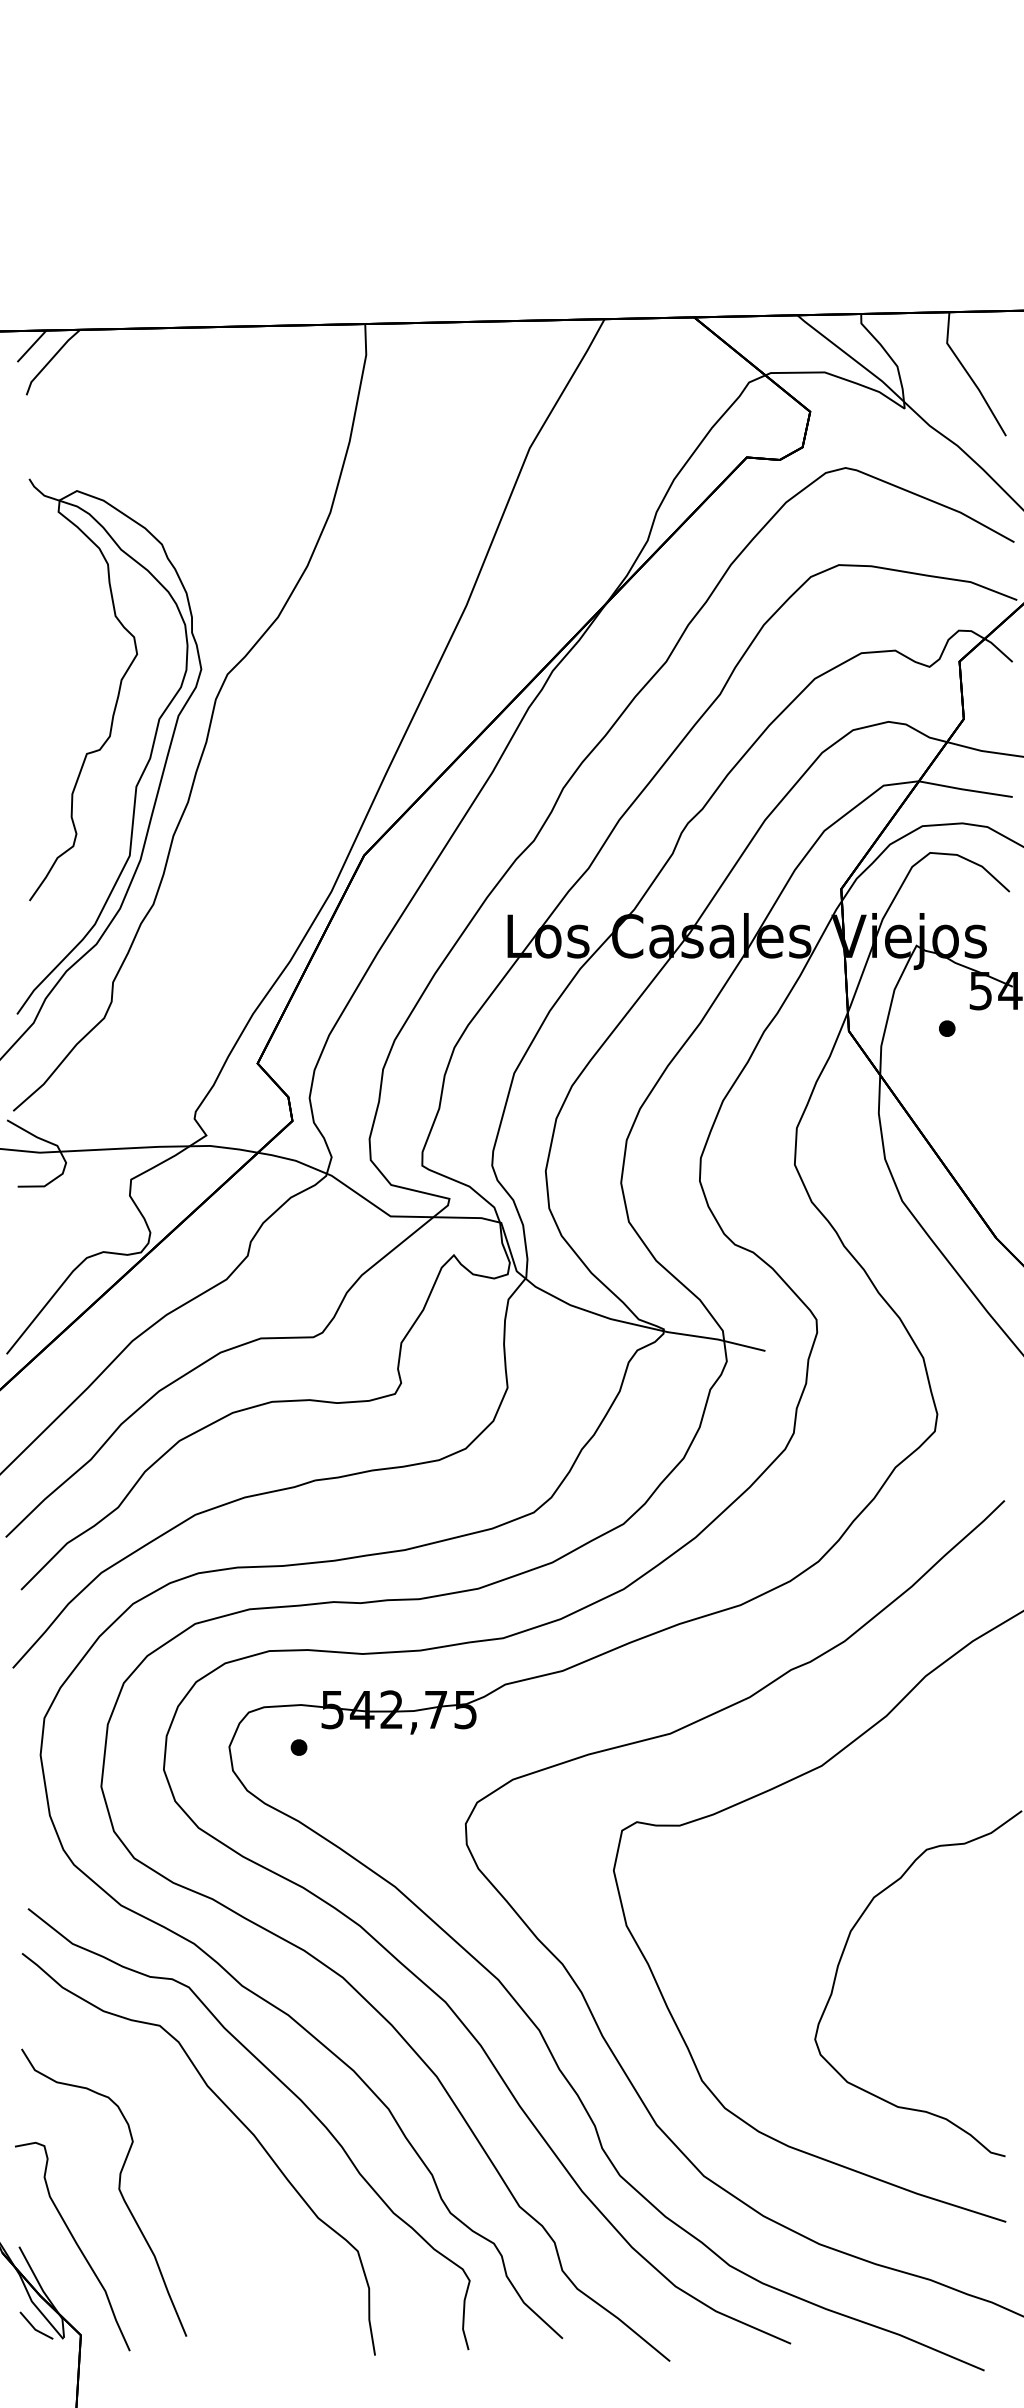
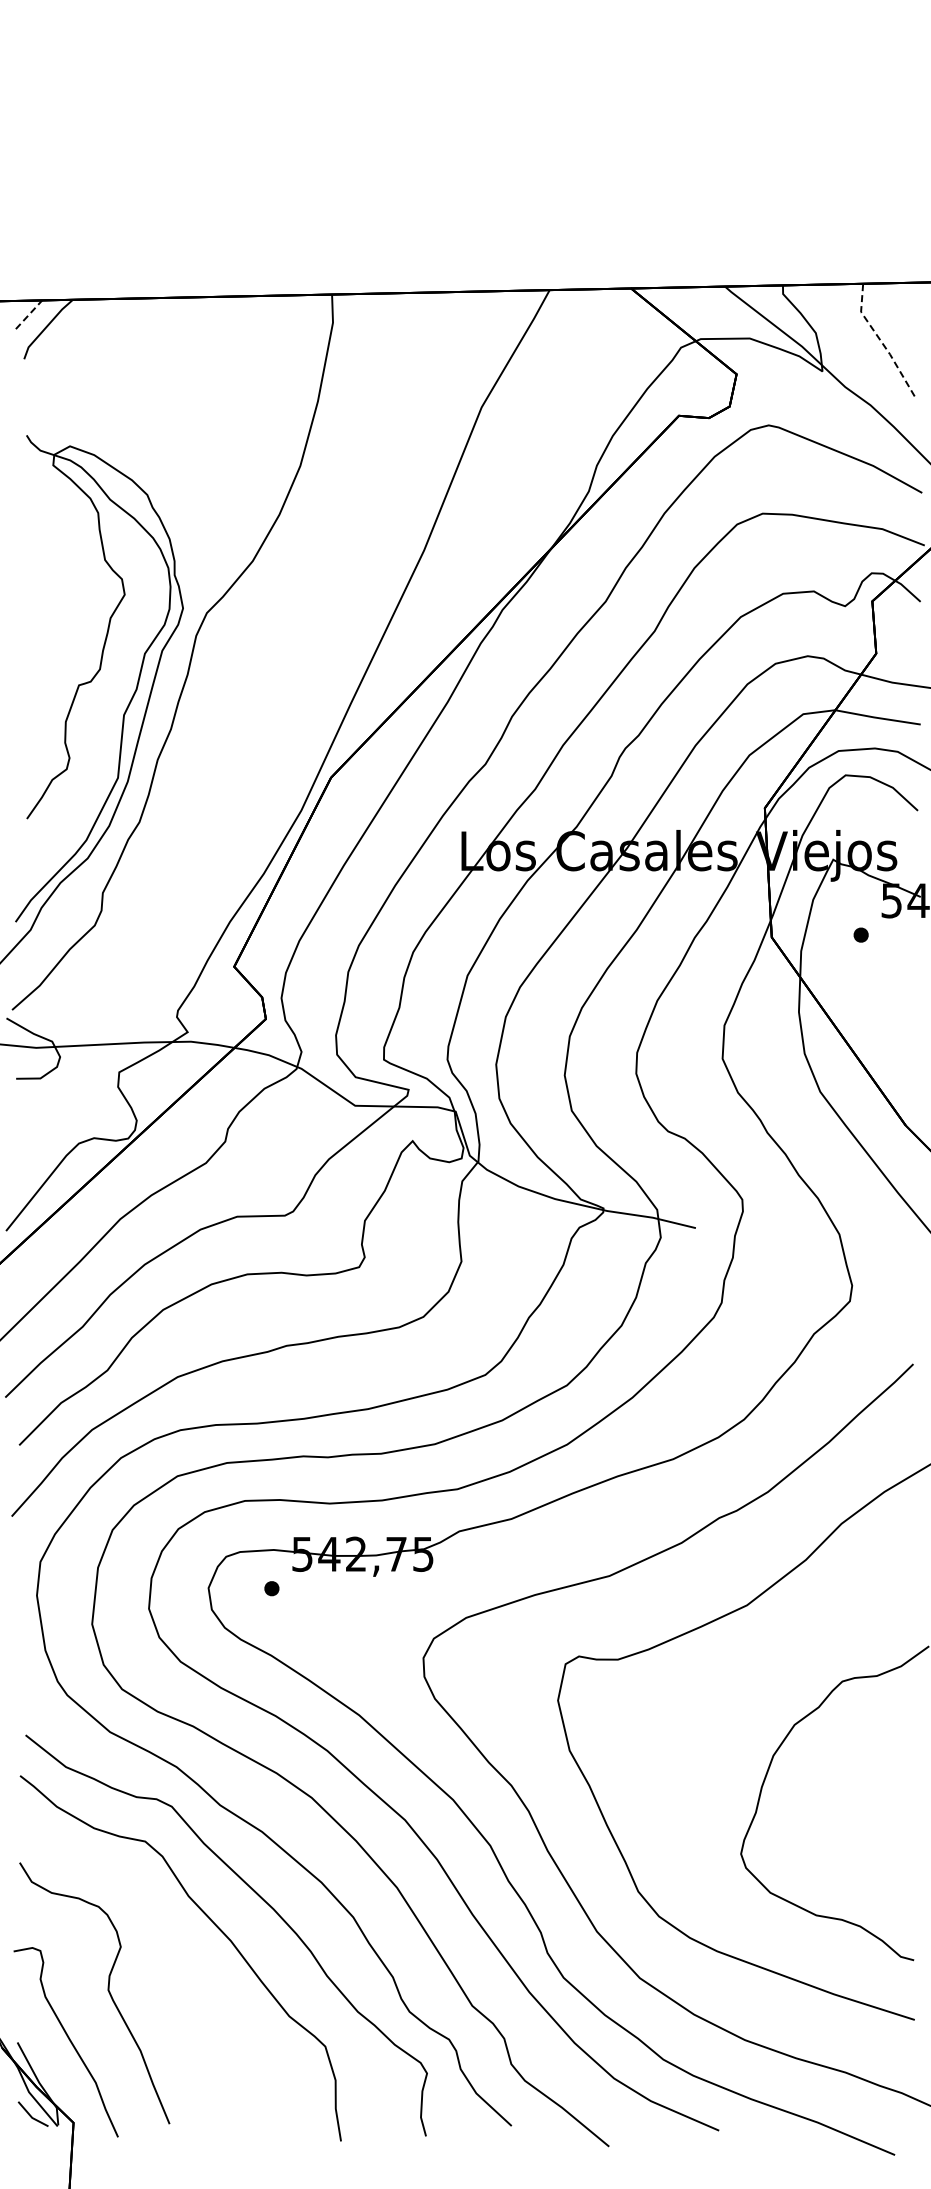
line: (32, 346) -> (29, 314), solid -> dashed
line: (969, 375) -> (881, 341), solid -> dashed

